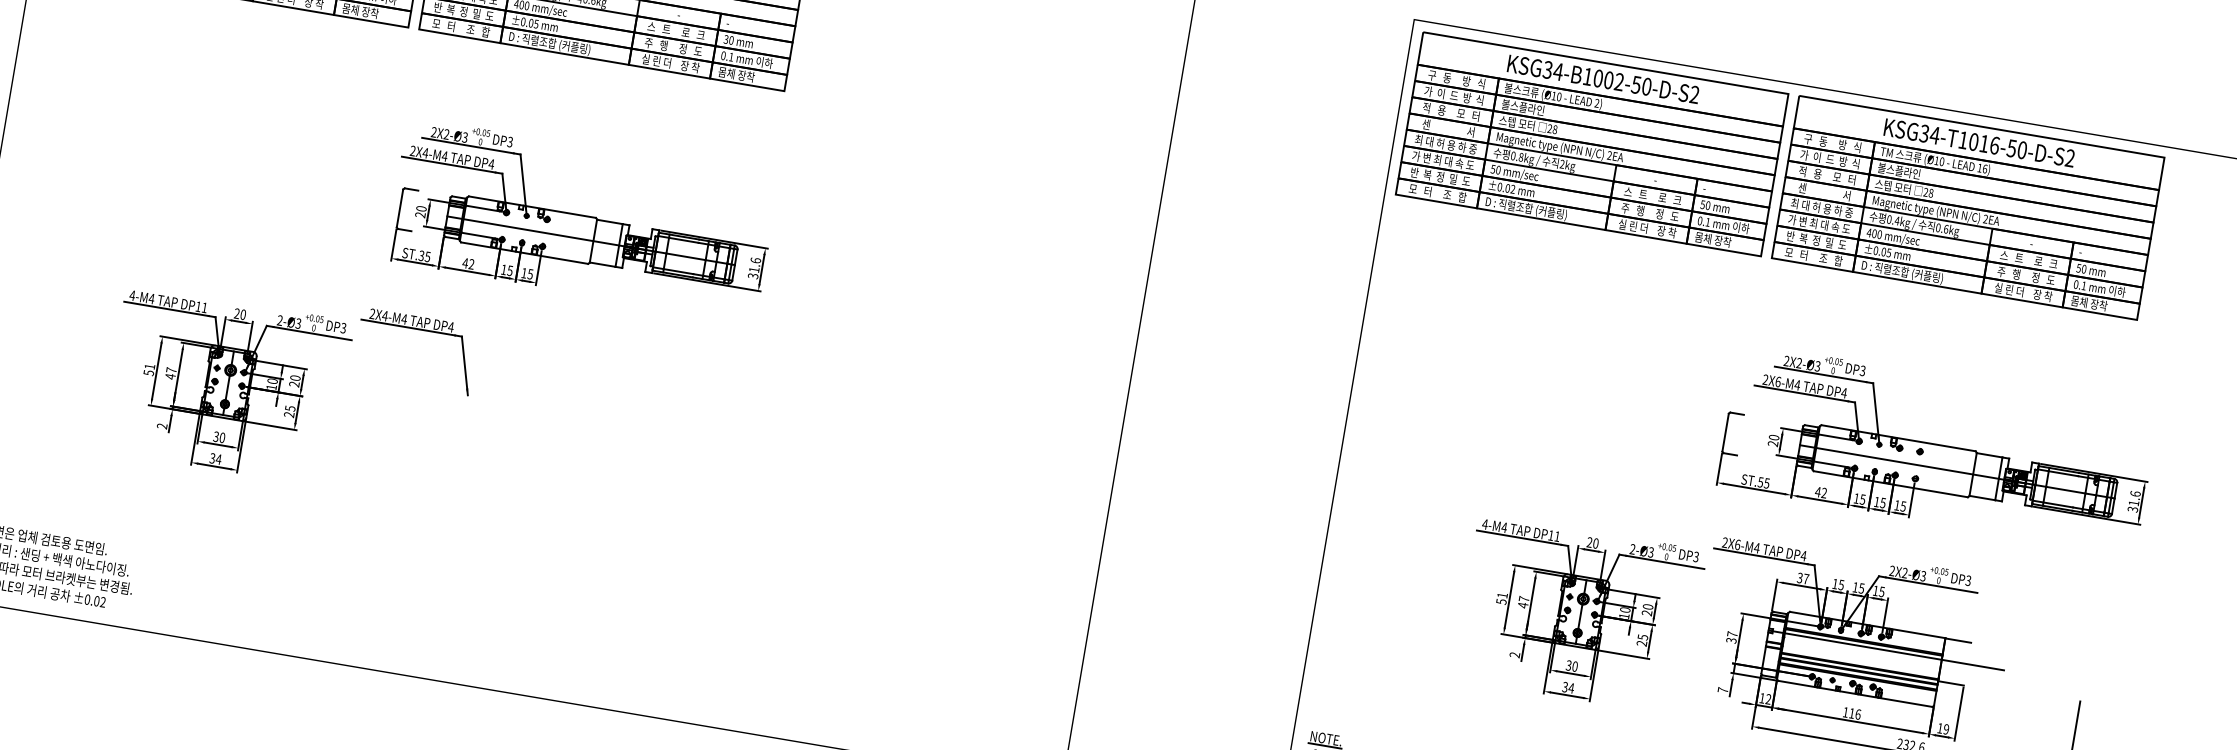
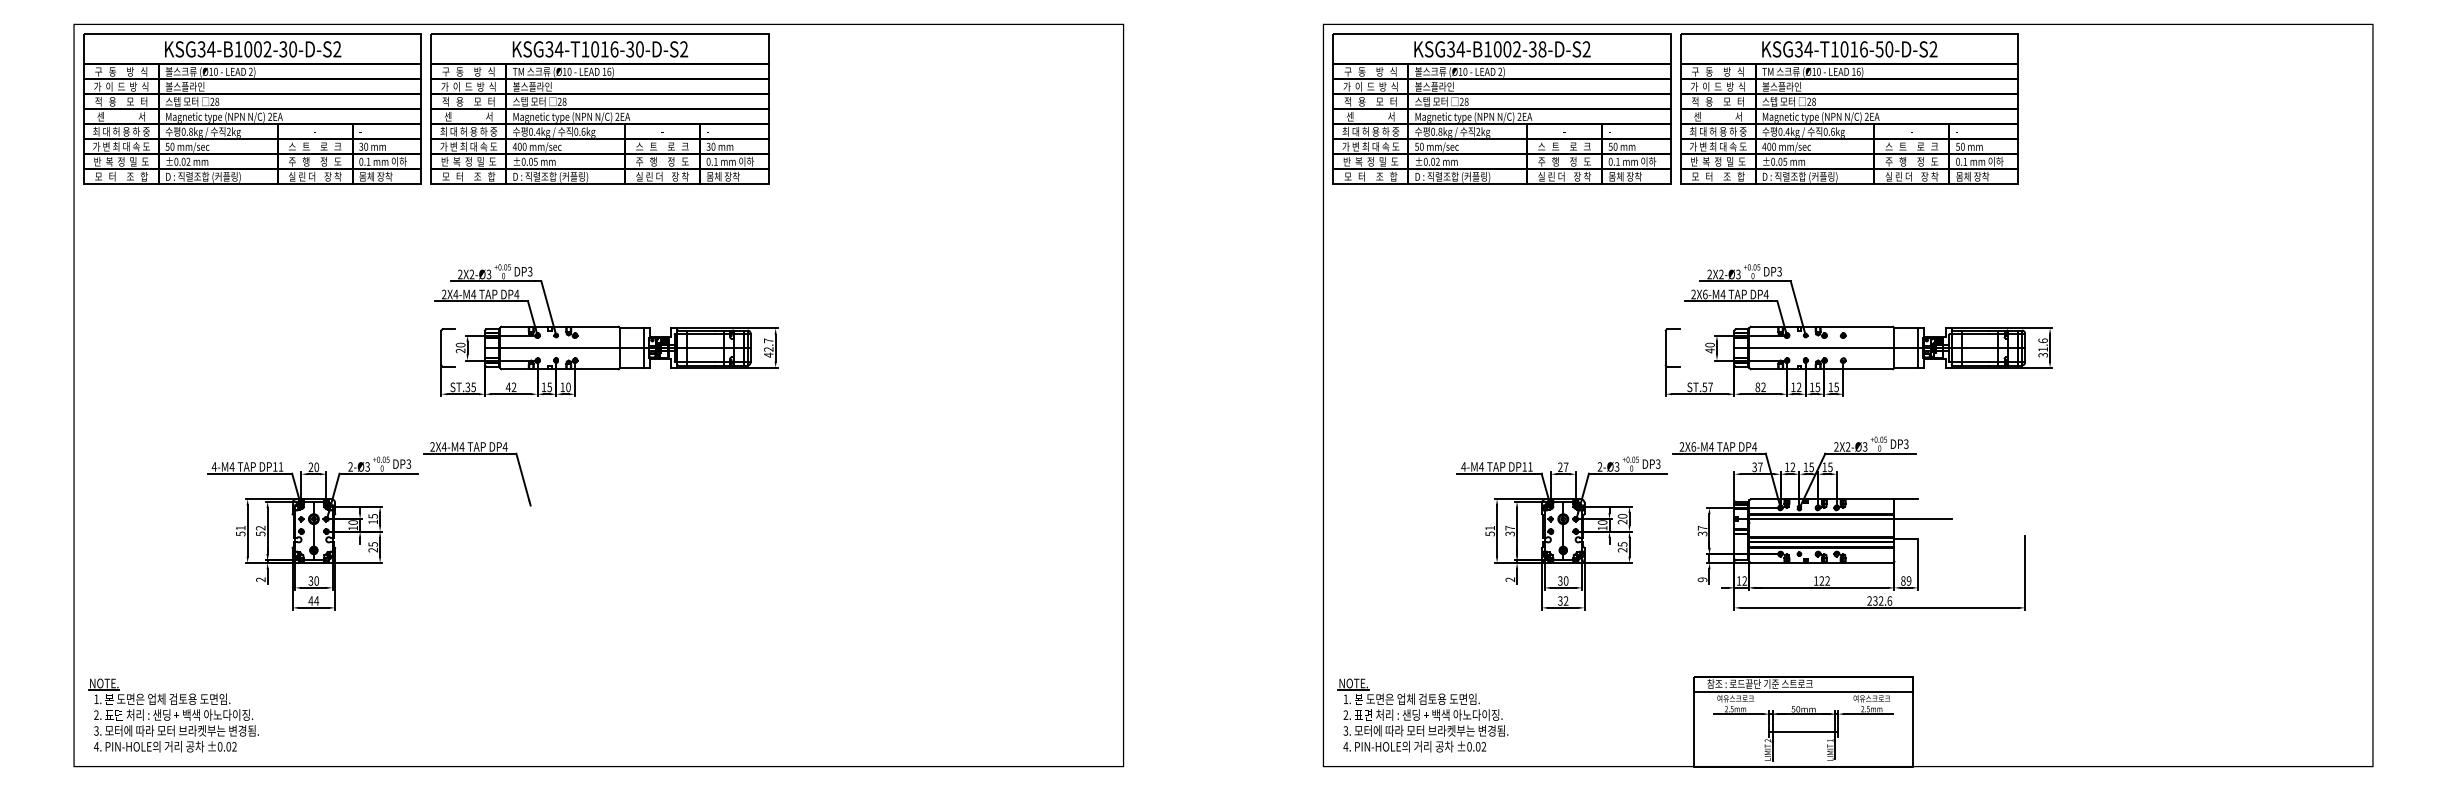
text: (1641, 85) -> (1537, 49), KSG34-B1002-50-D-S2 -> KSG34-B1002-38-D-S2
text: (754, 267) -> (768, 347), 31.6 -> 42.7
text: (530, 274) -> (568, 387), 15 -> 10
text: (170, 372) -> (260, 530), 47 -> 52
text: (294, 381) -> (372, 519), 20 -> 15
text: (1772, 443) -> (1709, 350), 20 -> 40
text: (212, 457) -> (310, 600), 34 -> 44
text: (1766, 483) -> (1710, 387), ST.55 -> ST.57
text: (1817, 492) -> (1757, 387), 42 -> 82
text: (1862, 499) -> (1798, 387), 15 -> 12
text: (1595, 543) -> (1565, 467), 20 -> 27
text: (1840, 585) -> (1792, 467), 15 -> 12
text: (1522, 604) -> (1509, 533), 47 -> 37
text: (1570, 687) -> (1565, 600), 34 -> 32
text: (1723, 689) -> (1702, 579), 7 -> 9
text: (1854, 713) -> (1824, 580), 116 -> 122
text: (1940, 727) -> (1903, 580), 19 -> 89

